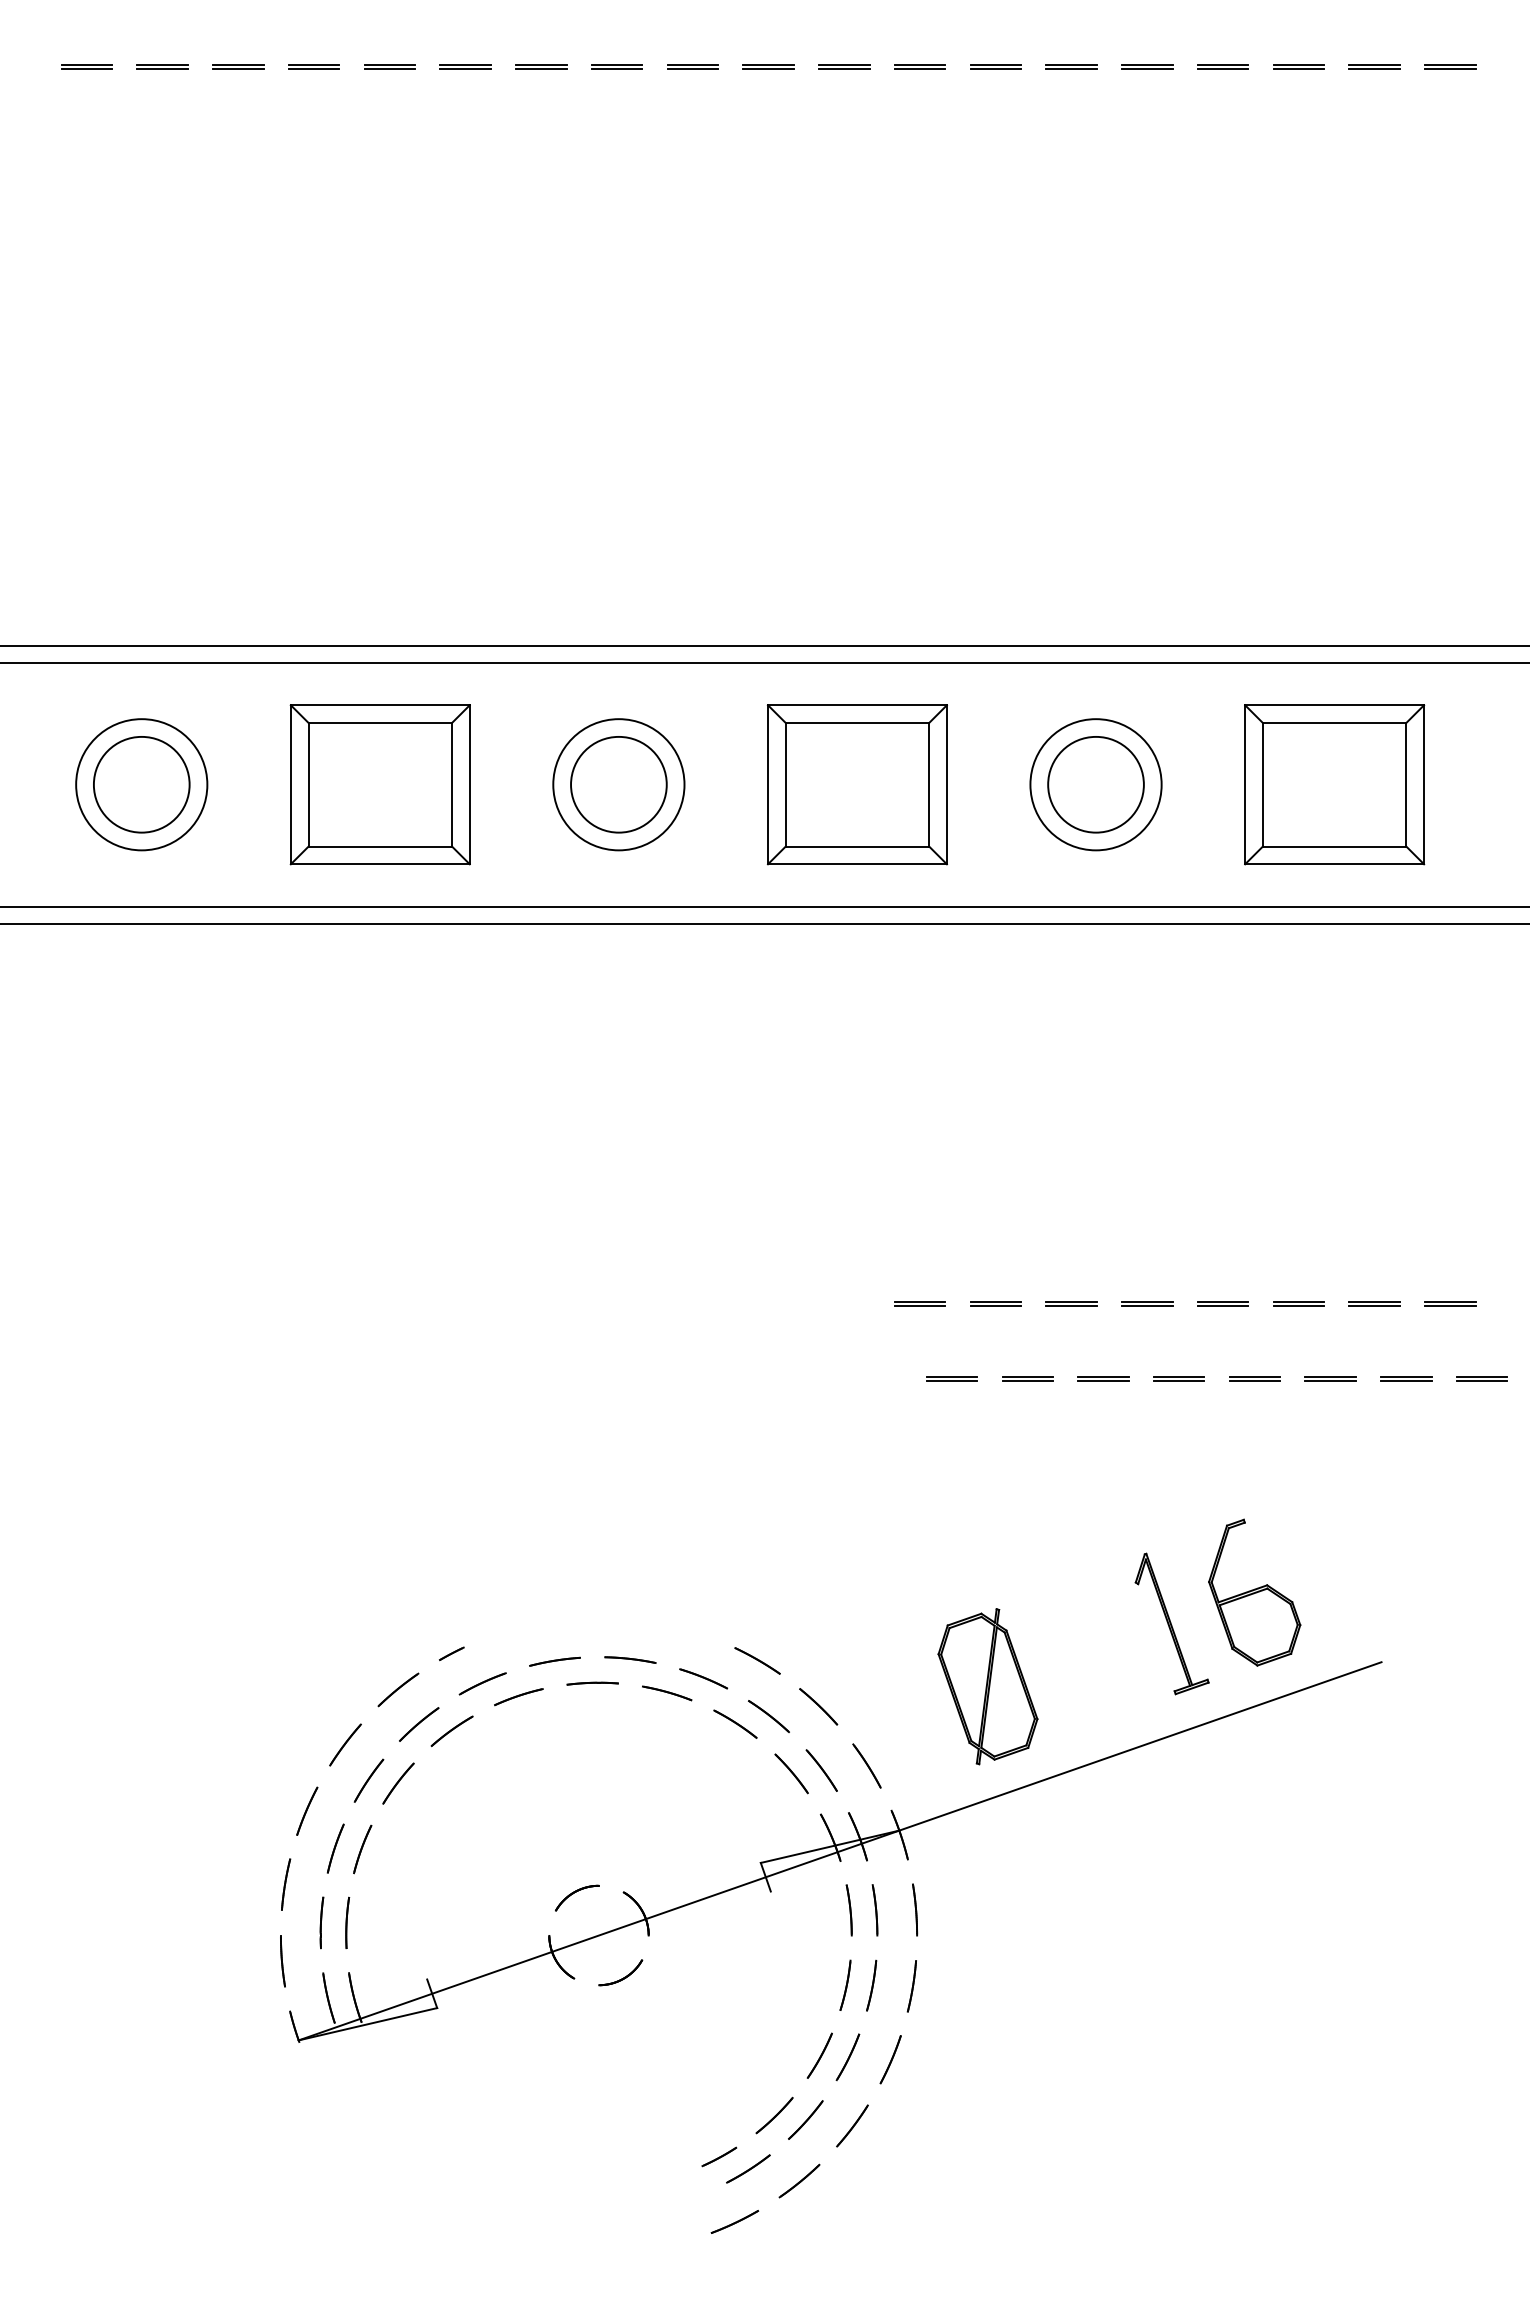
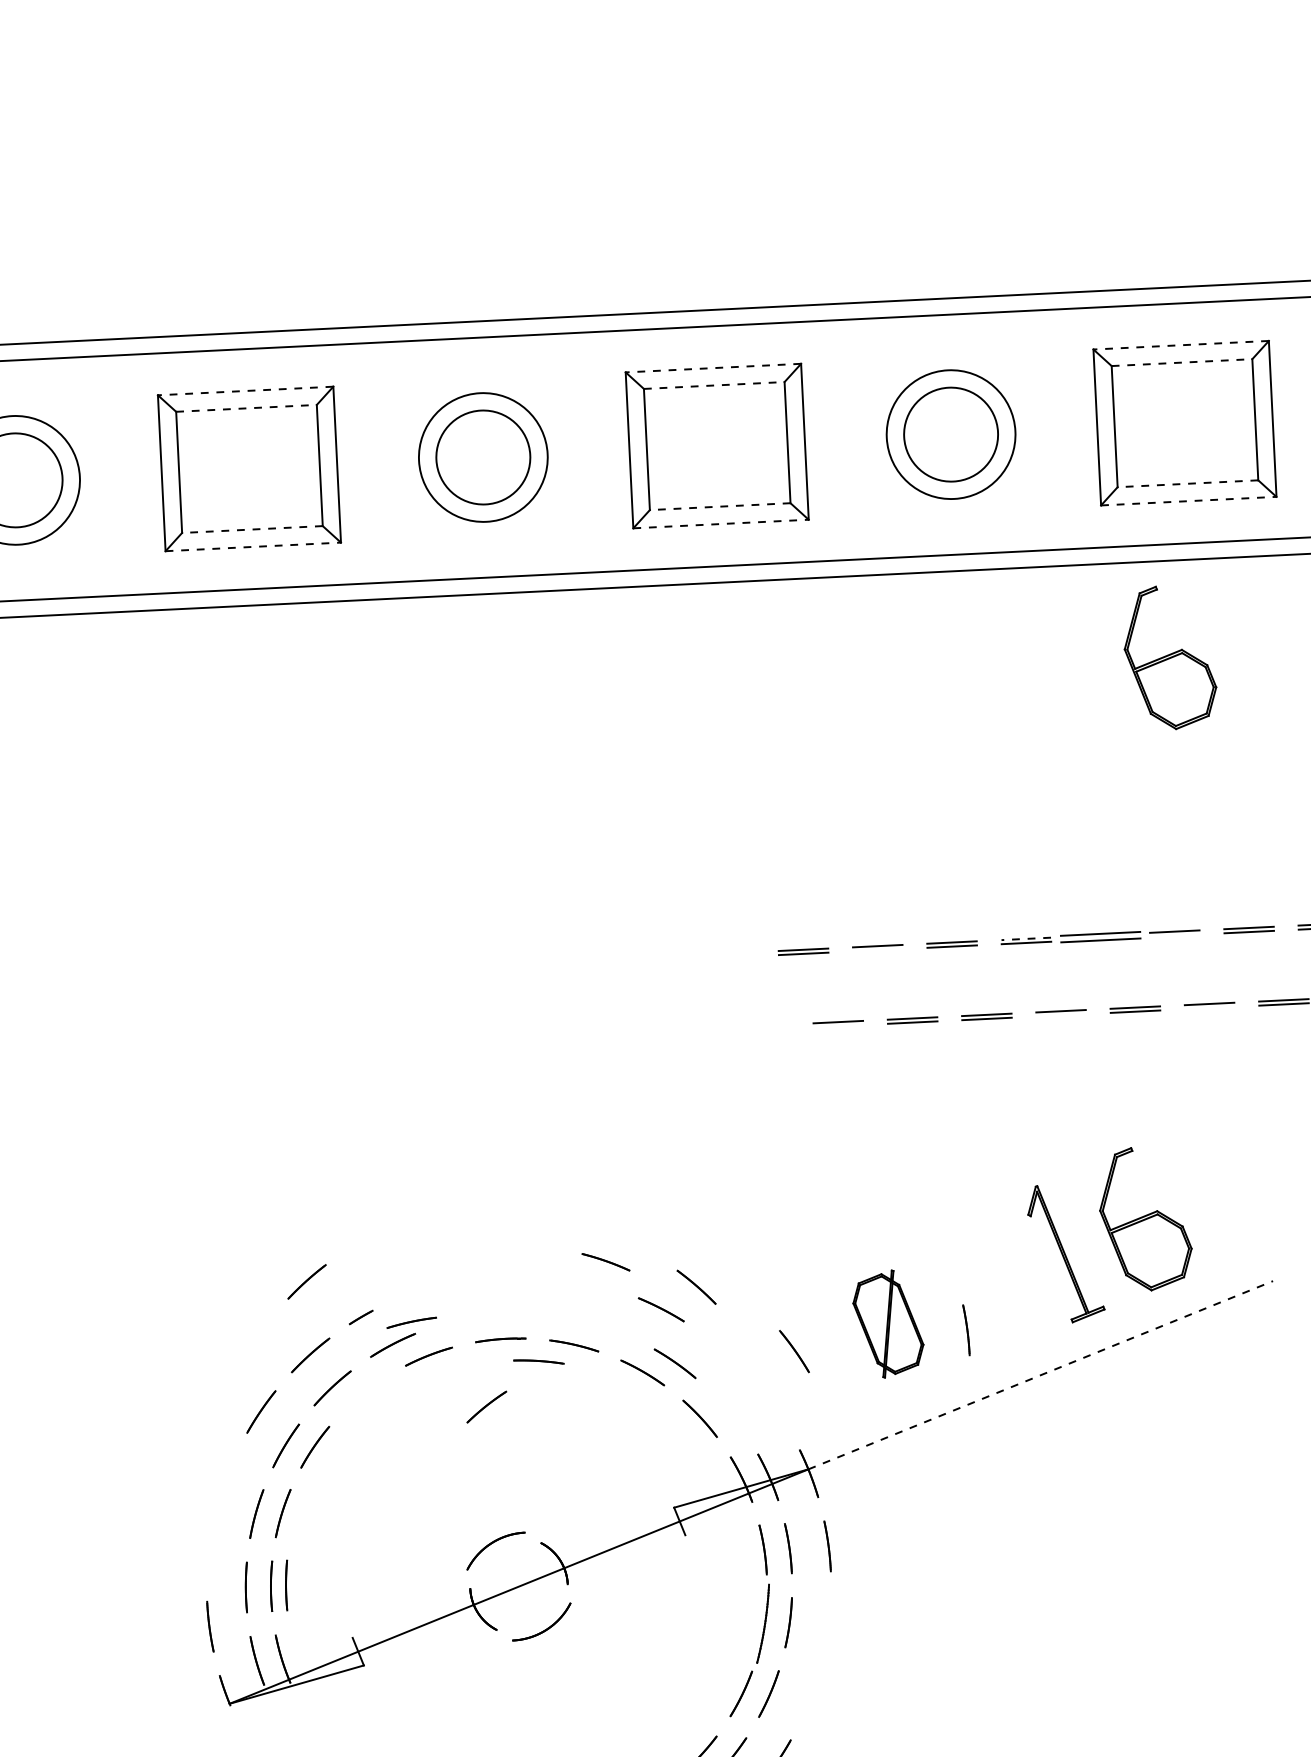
line: (379, 705) -> (244, 391), solid -> dashed
line: (856, 705) -> (712, 368), solid -> dashed
line: (1334, 705) -> (1181, 345), solid -> dashed
line: (380, 722) -> (246, 407), solid -> dashed
line: (857, 722) -> (714, 385), solid -> dashed
line: (1334, 722) -> (1181, 362), solid -> dashed
line: (380, 846) -> (252, 529), solid -> dashed
line: (857, 846) -> (720, 506), solid -> dashed
line: (1334, 846) -> (1187, 483), solid -> dashed
line: (380, 864) -> (253, 547), solid -> dashed
line: (857, 864) -> (721, 524), solid -> dashed
line: (1335, 864) -> (1189, 501), solid -> dashed
part: (1307, 1022) -> (1169, 657), added
line: (1146, 1301) -> (1025, 938), solid -> dashed
part: (1222, 1303) -> (1099, 937), size x1.6
line: (995, 1305) -> (877, 949), removed
line: (1298, 1305) -> (1174, 935), removed
line: (951, 1381) -> (838, 1026), removed
line: (1178, 1381) -> (1060, 1015), removed
line: (1330, 1381) -> (1209, 1008), removed
line: (398, 1614) -> (307, 1281), added
part: (630, 1659) -> (538, 1361), moved
line: (554, 1661) -> (411, 1322), moved
part: (703, 1678) -> (605, 1261), moved
part: (987, 1686) -> (887, 1323), size x0.7
line: (1067, 1696) -> (966, 1329), added
line: (818, 1706) -> (696, 1287), moved
part: (451, 1731) -> (486, 1407), moved
line: (1140, 1746) -> (1040, 1375), solid -> dashed
line: (866, 1765) -> (793, 1351), moved
line: (821, 1770) -> (729, 1414), removed
part: (307, 1810) -> (227, 1478), removed
part: (286, 1884) -> (210, 1551), removed
part: (577, 1897) -> (496, 1550), size x1.4
part: (362, 1922) -> (286, 1585), added
part: (620, 1972) -> (541, 1621), size x1.4
part: (845, 1984) -> (763, 1622), size x1.6
part: (911, 1986) -> (827, 1621), removed
line: (890, 2059) -> (810, 1694), removed

